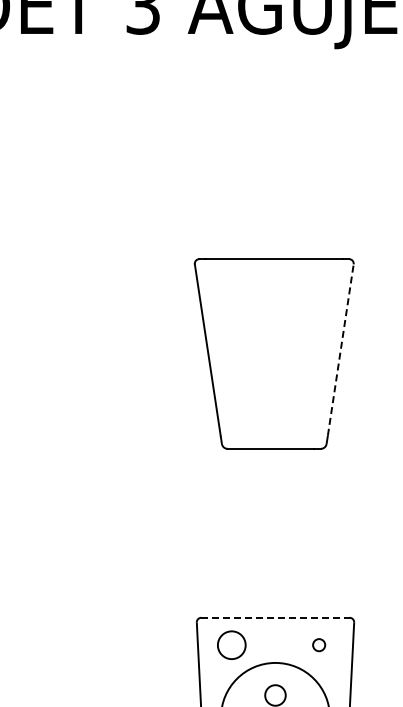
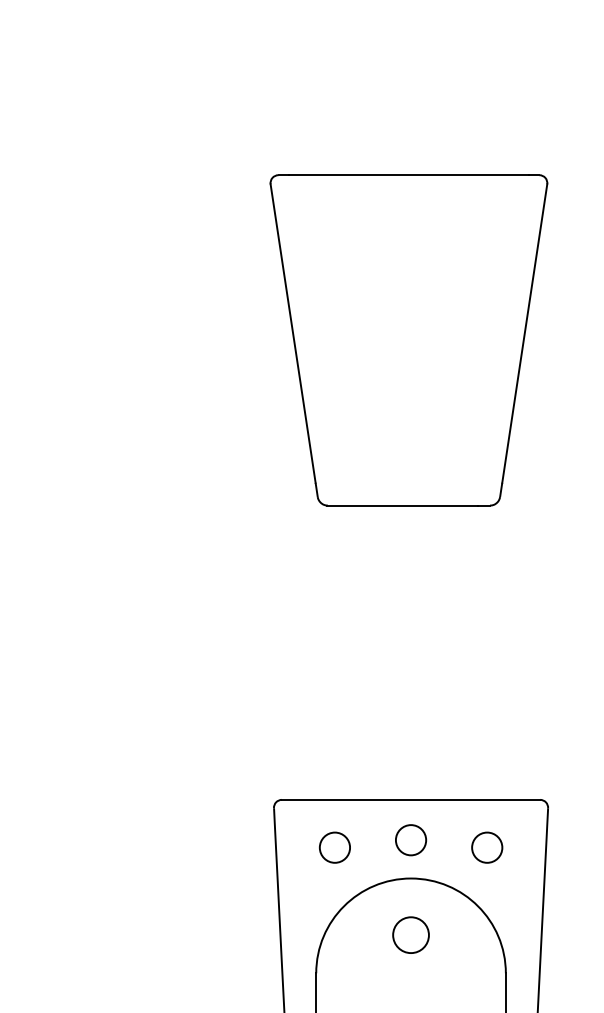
line: (340, 350) -> (524, 334), dashed -> solid
line: (275, 617) -> (411, 799), dashed -> solid
circle: (275, 640) -> (411, 839), added
circle: (231, 644) -> (334, 846), size x0.62
circle: (318, 644) -> (485, 846), size x1.43

